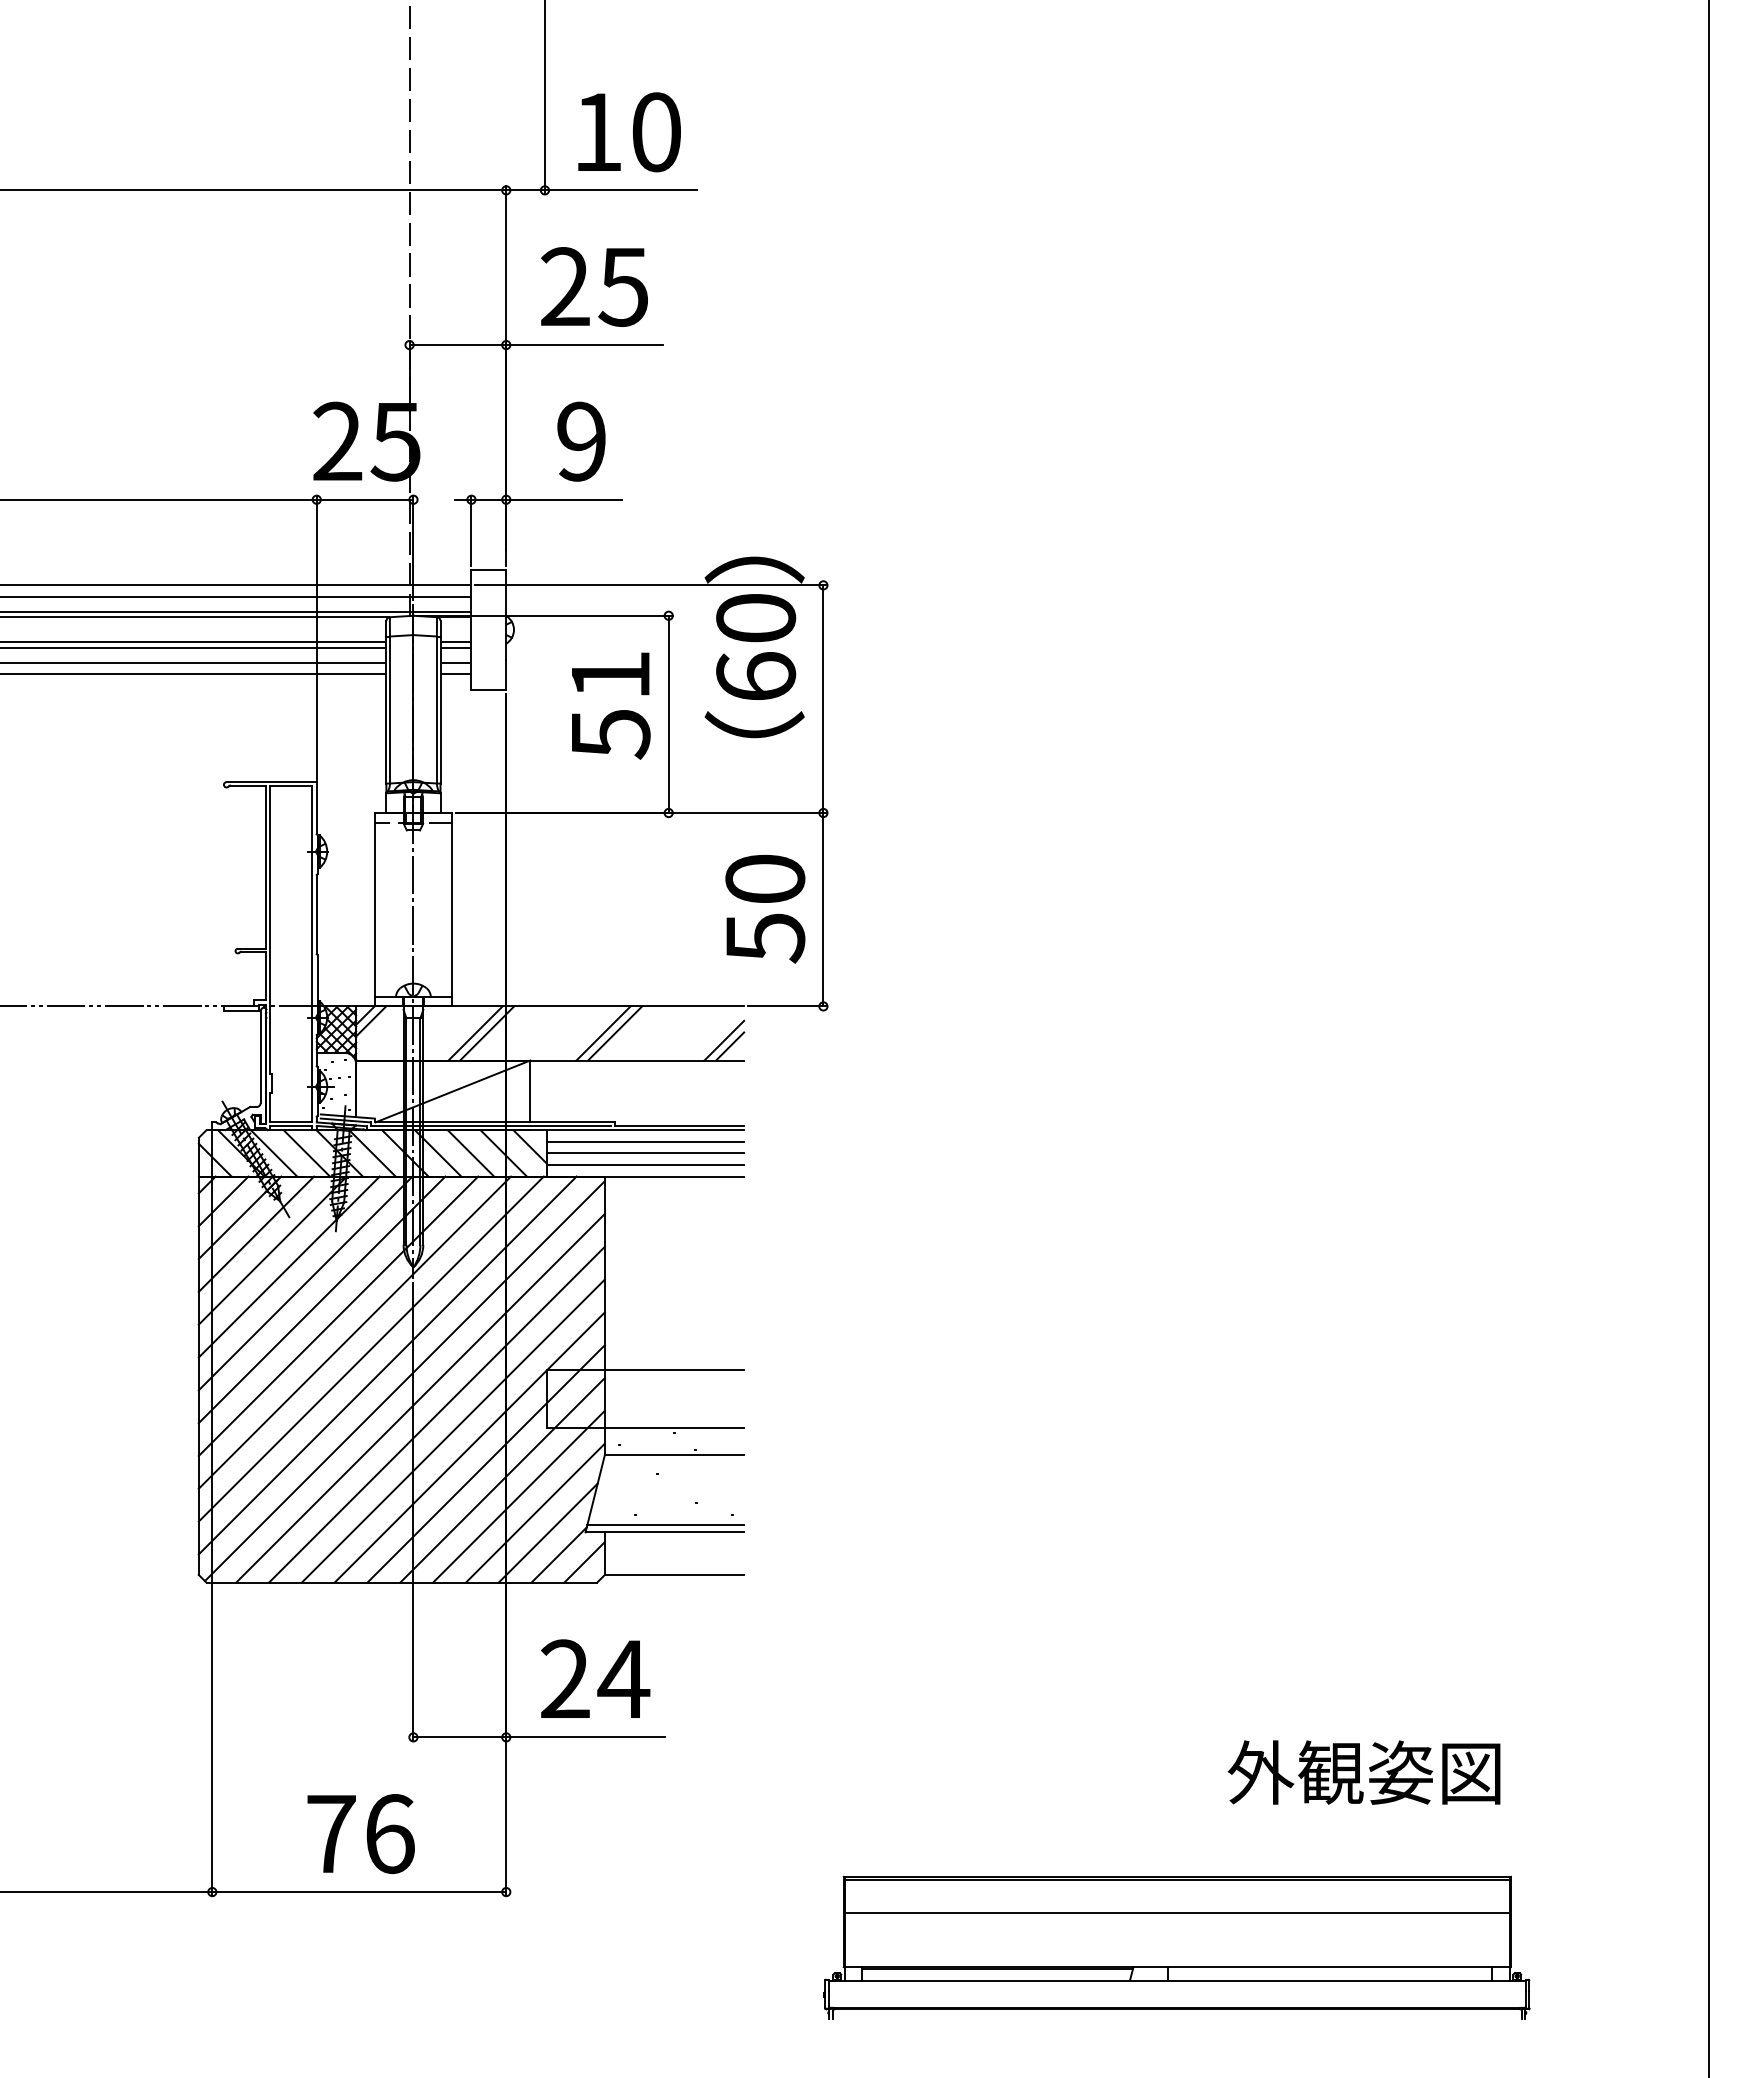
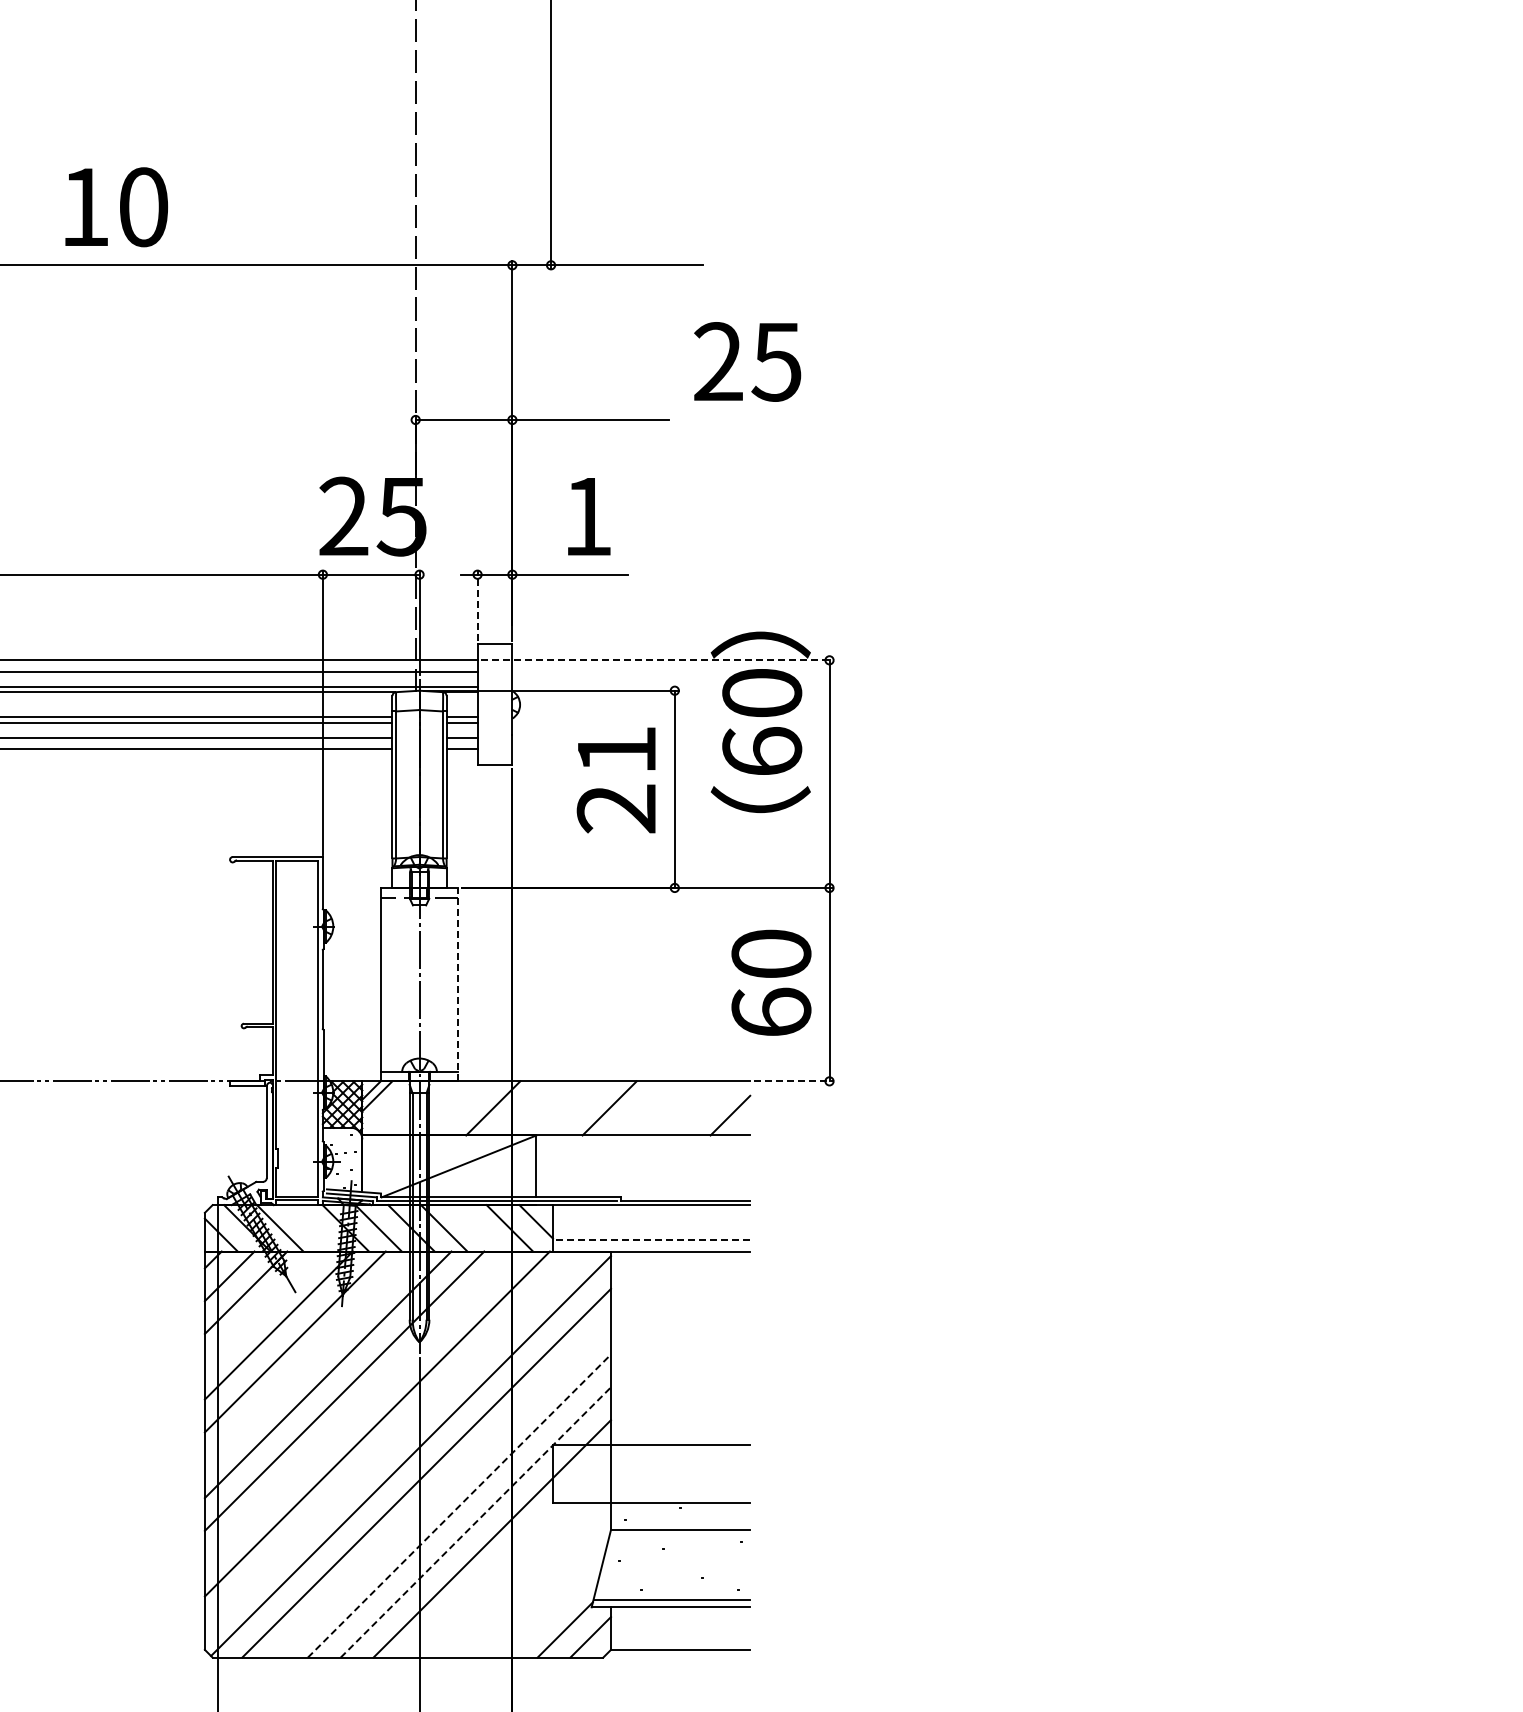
text: (629, 132) -> (116, 207), moved
text: (594, 286) -> (747, 361), moved
text: (581, 441) -> (587, 516), 9 -> 1
line: (471, 530) -> (477, 605), solid -> dashed
line: (651, 585) -> (657, 660), solid -> dashed
text: (610, 734) -> (616, 809), 51 -> 21
line: (452, 909) -> (458, 984), solid -> dashed
text: (765, 937) -> (771, 1012), 50 -> 60
line: (787, 1006) -> (793, 1081), solid -> dashed
line: (475, 1033) -> (481, 1108), removed
line: (615, 1033) -> (621, 1108), removed
line: (730, 1046) -> (736, 1121), removed
line: (645, 1141) -> (651, 1216), removed
line: (306, 1153) -> (312, 1228), removed
line: (470, 1153) -> (476, 1228), removed
line: (645, 1153) -> (651, 1228), removed
line: (645, 1164) -> (651, 1239), solid -> dashed
line: (256, 1233) -> (262, 1308), removed
line: (305, 1283) -> (311, 1358), removed
line: (354, 1332) -> (360, 1407), removed
line: (387, 1365) -> (393, 1440), removed
line: (436, 1414) -> (442, 1489), removed
line: (453, 1430) -> (459, 1505), solid -> dashed
line: (470, 1447) -> (476, 1522), solid -> dashed
line: (502, 1480) -> (508, 1555), removed
line: (518, 1496) -> (524, 1571), removed
line: (534, 1512) -> (540, 1587), removed
line: (547, 1532) -> (553, 1607), removed

